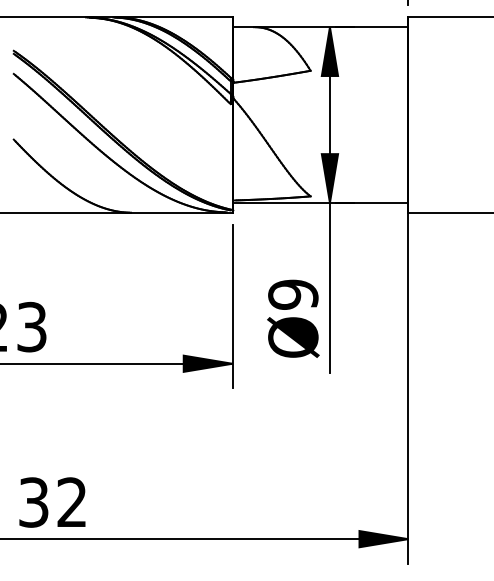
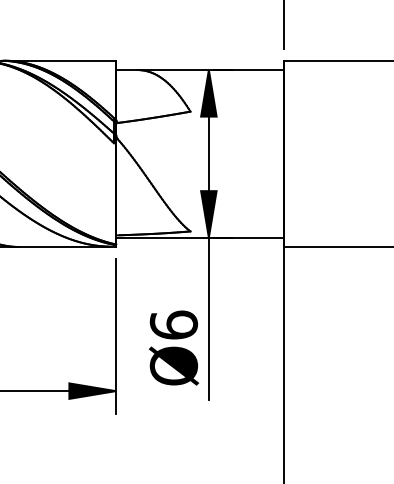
text: (293, 294) -> (174, 325), Ø9 -> Ø6

